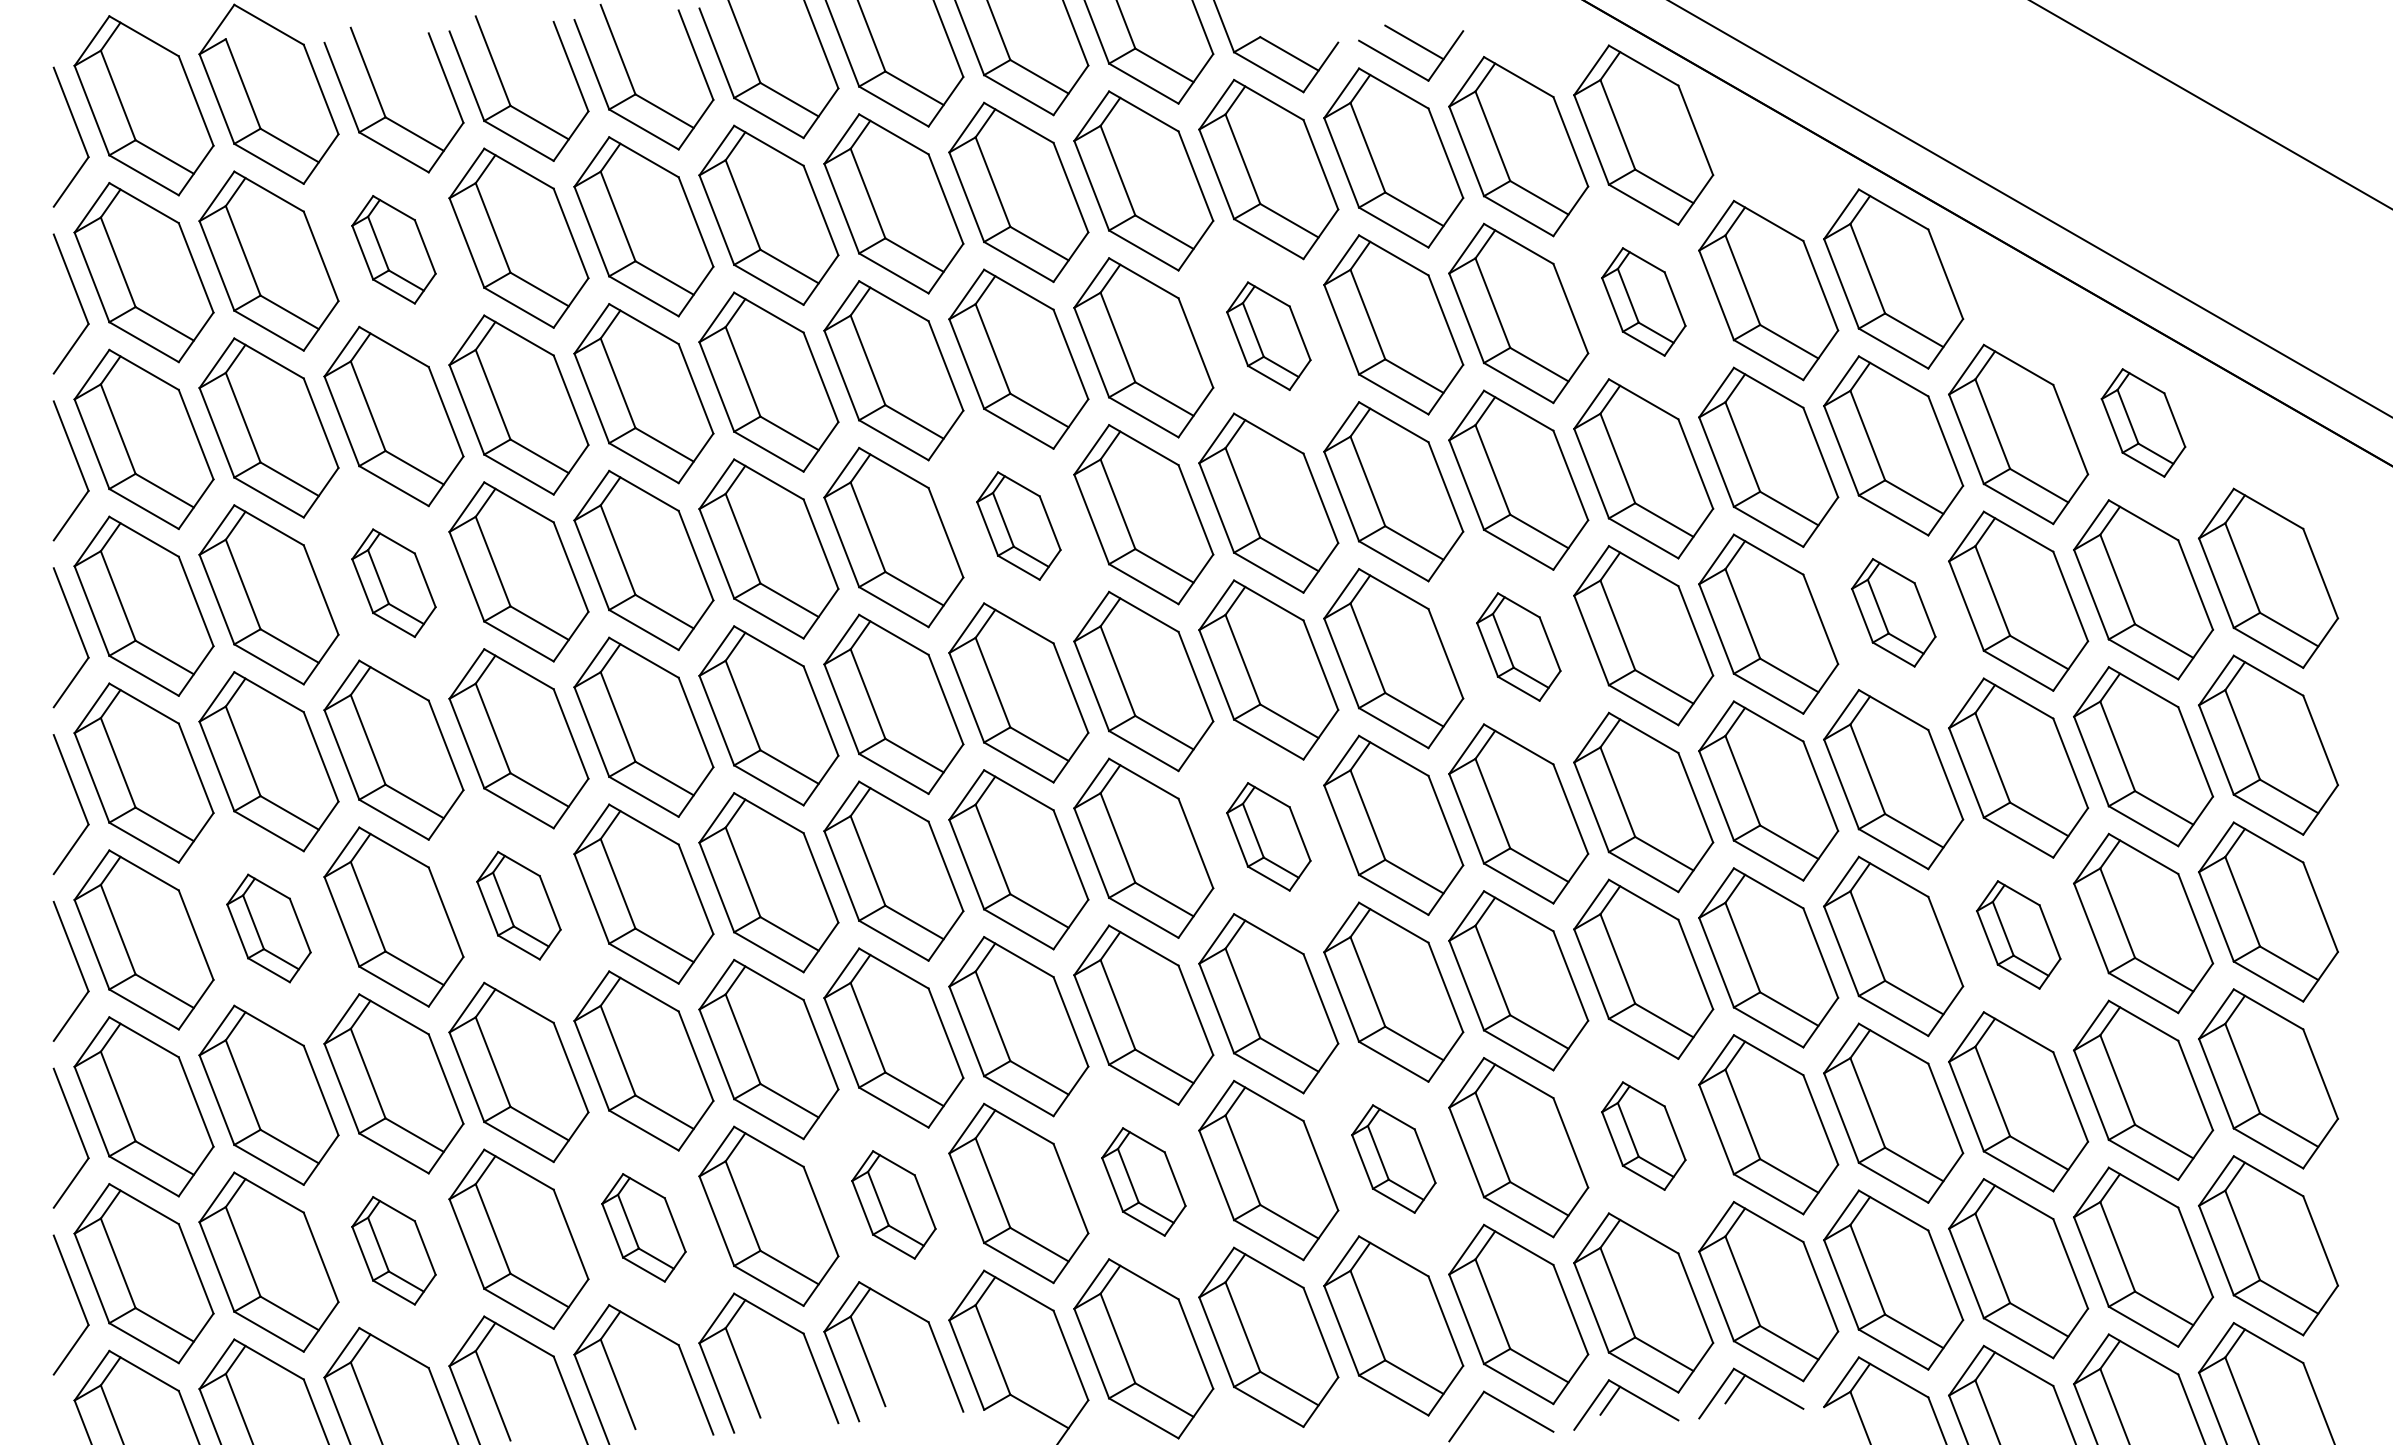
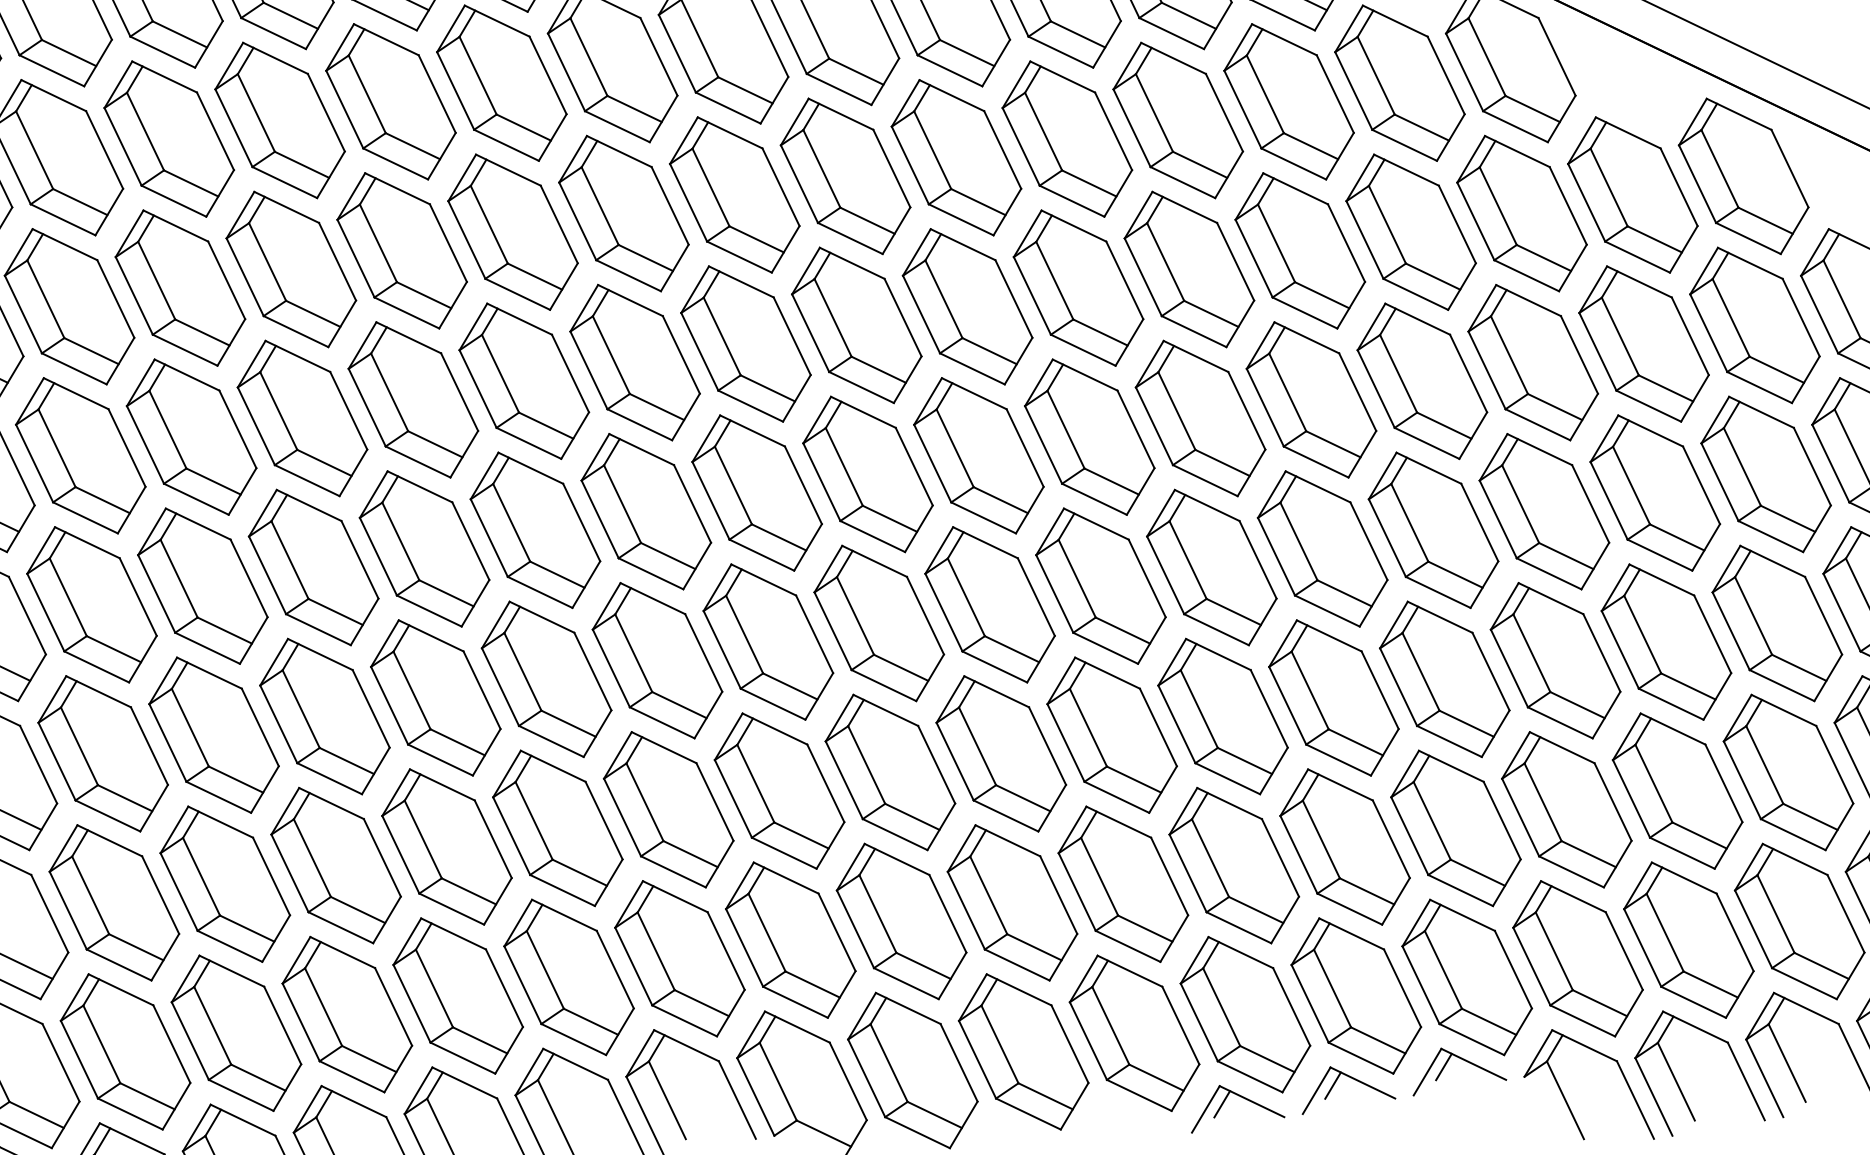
part: (393, 249) -> (168, 138), size x1.67
part: (1643, 301) -> (1288, 101), size x1.67
part: (1268, 335) -> (956, 156), size x1.67
part: (2143, 422) -> (1743, 175), size x1.67
part: (1018, 525) -> (745, 343), size x1.67
part: (393, 582) -> (191, 436), size x1.67
part: (1893, 612) -> (1533, 362), size x1.67
part: (1518, 646) -> (1200, 418), size x1.67
part: (1268, 836) -> (989, 604), size x1.67
part: (518, 905) -> (324, 716), size x1.67
part: (268, 928) -> (102, 753), size x1.67
part: (2018, 934) -> (1666, 641), size x1.67
part: (1643, 1135) -> (1344, 846), size x1.67
part: (1393, 1158) -> (1123, 883), size x1.67
part: (1143, 1181) -> (901, 921), size x1.67
part: (893, 1204) -> (679, 958), size x1.67
part: (643, 1227) -> (457, 995), size x1.67
part: (393, 1250) -> (236, 1033), size x1.67
line: (1485, 1412) -> (1222, 1104), added

